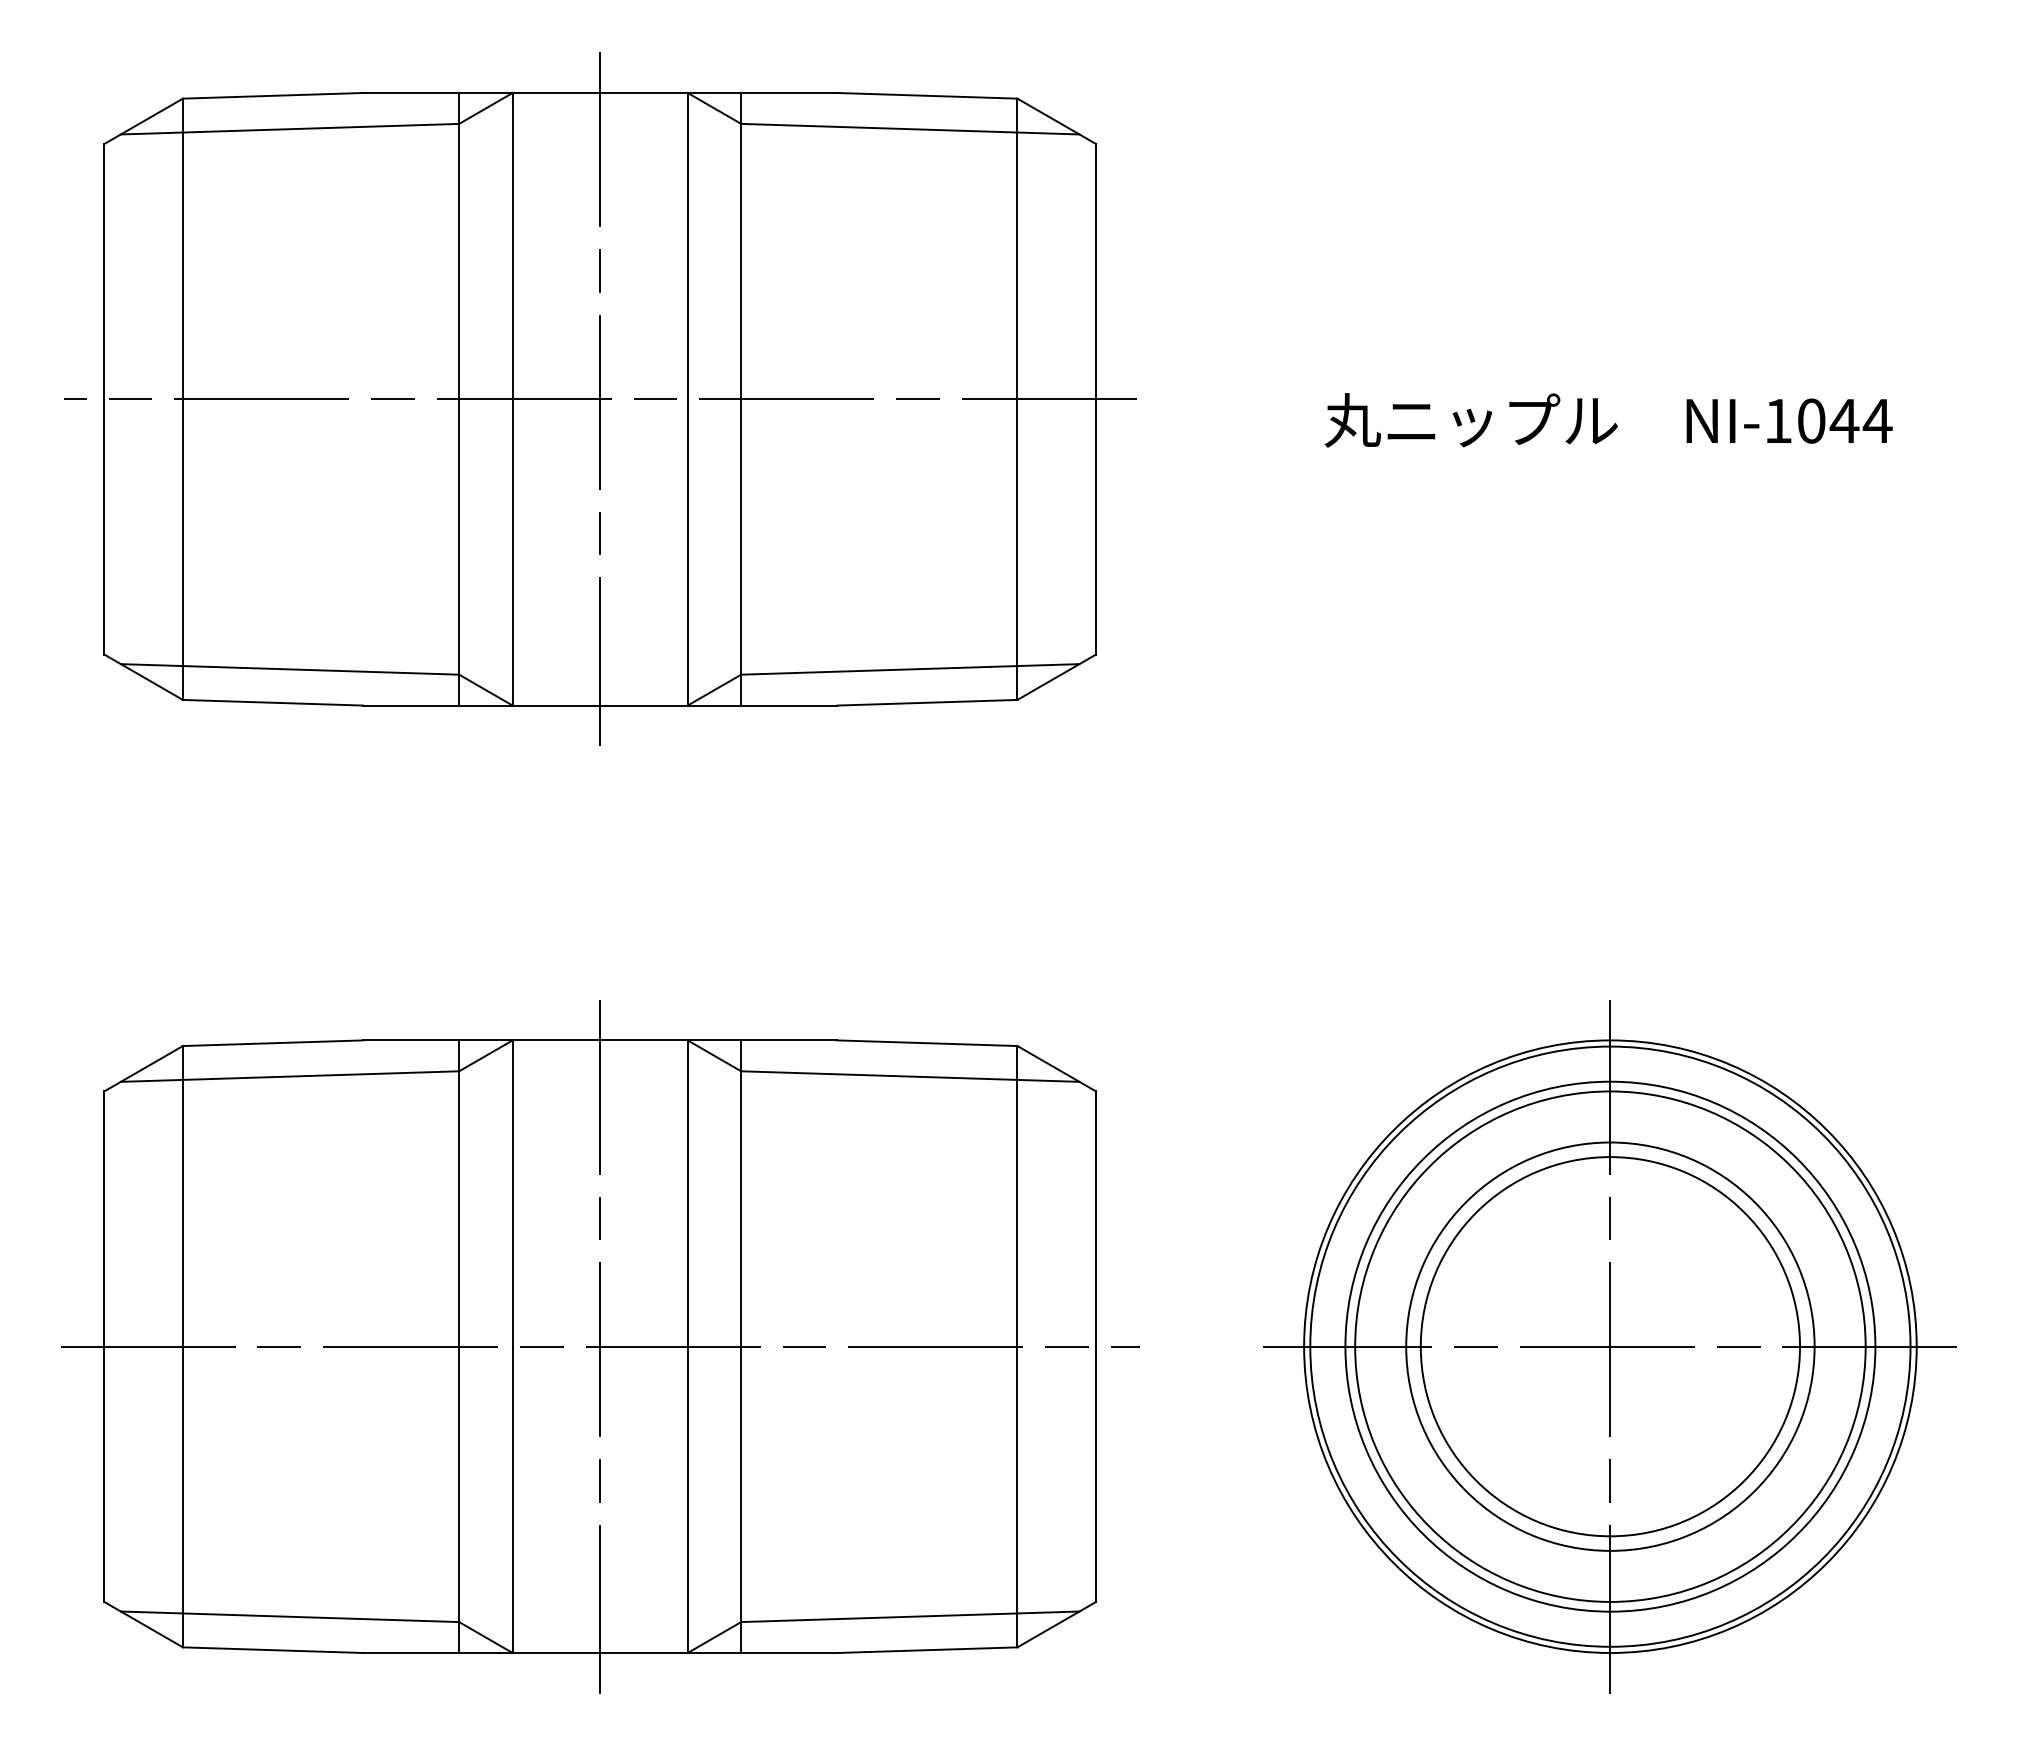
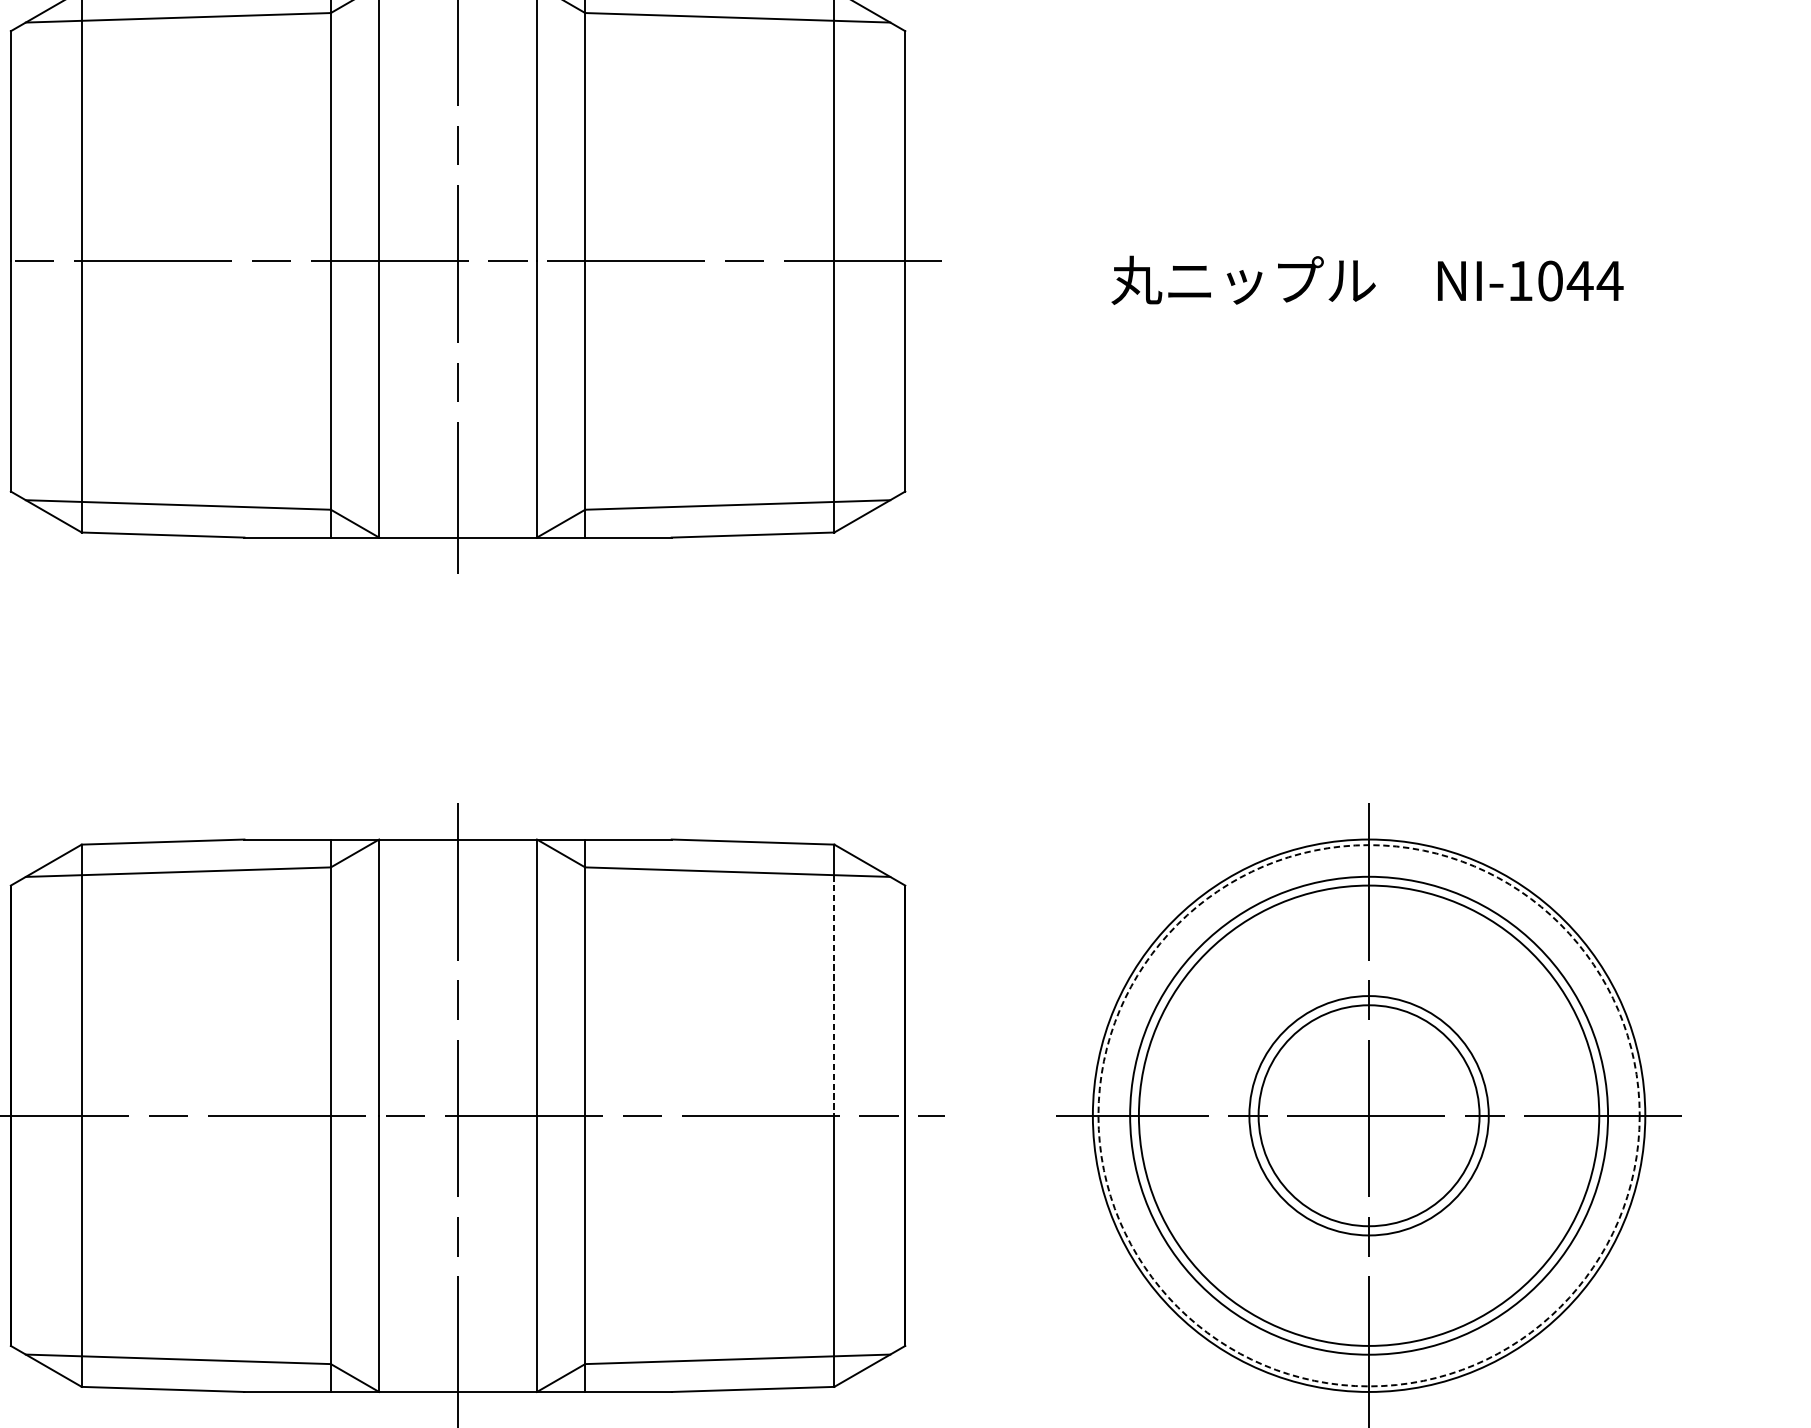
line: (1017, 1213) -> (834, 995), solid -> dashed
circle: (1610, 1346) -> (1369, 1115), size x0.6
circle: (1610, 1346) -> (1369, 1115), size x0.7
circle: (1610, 1346) -> (1369, 1115), solid -> dashed

